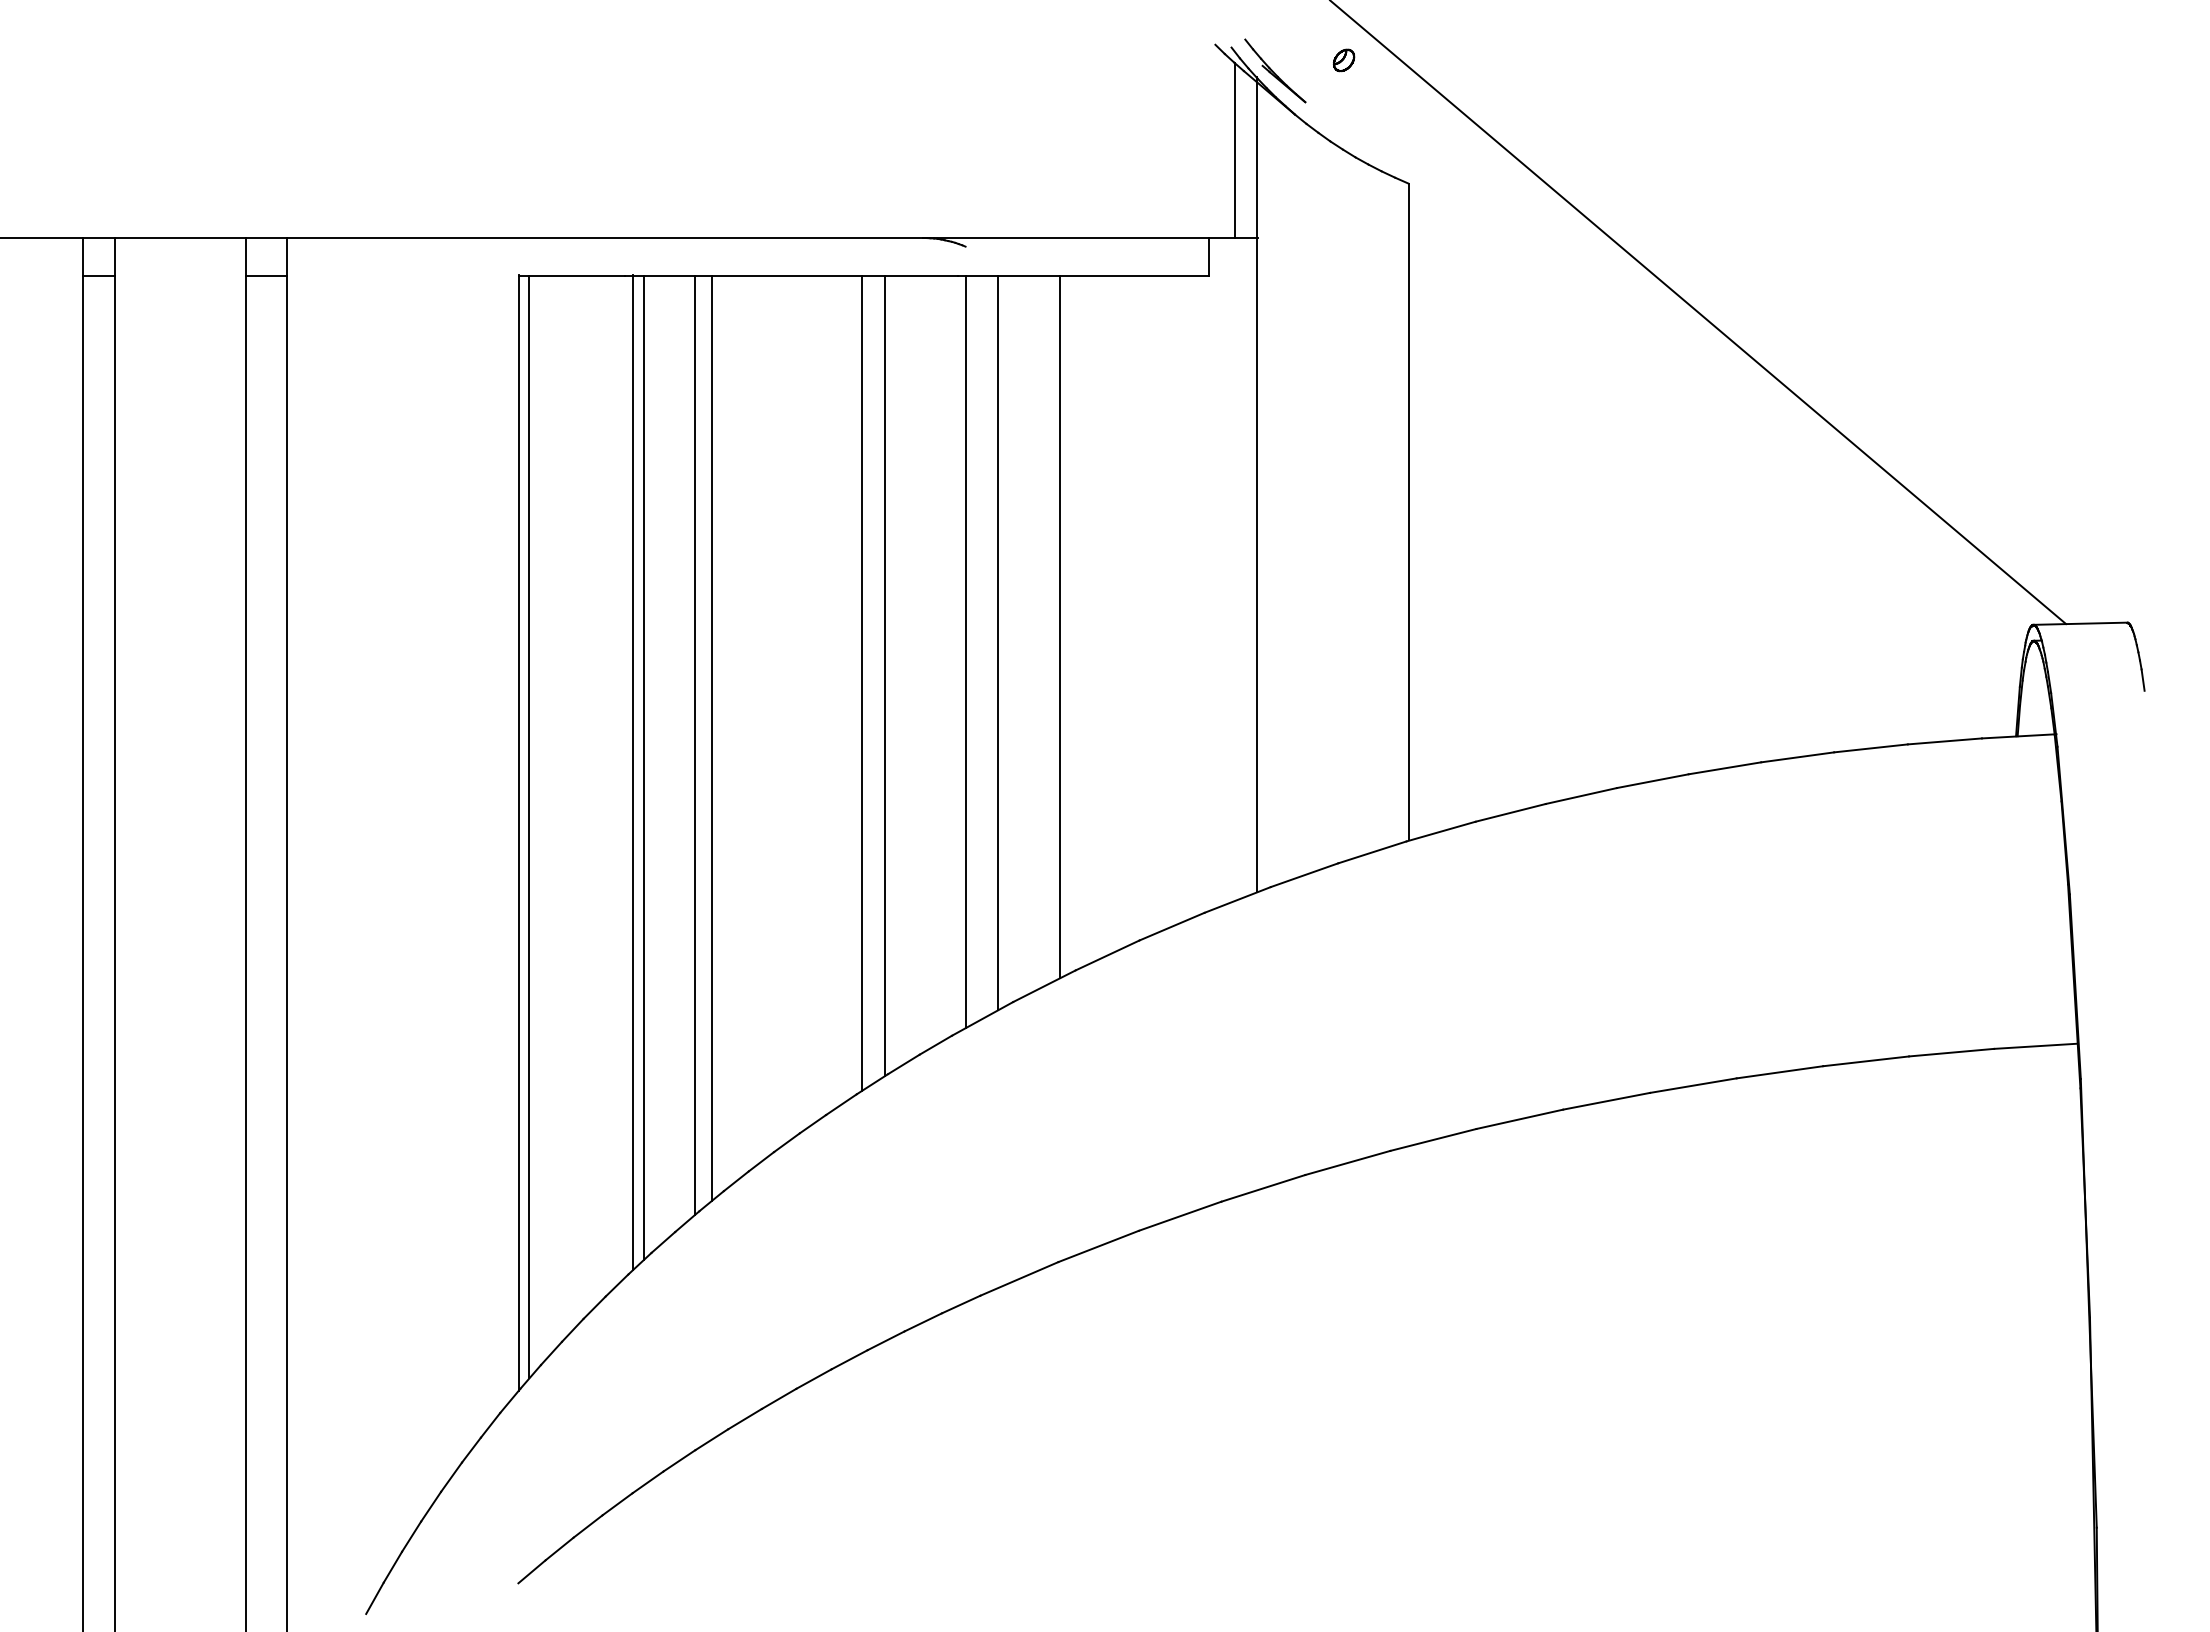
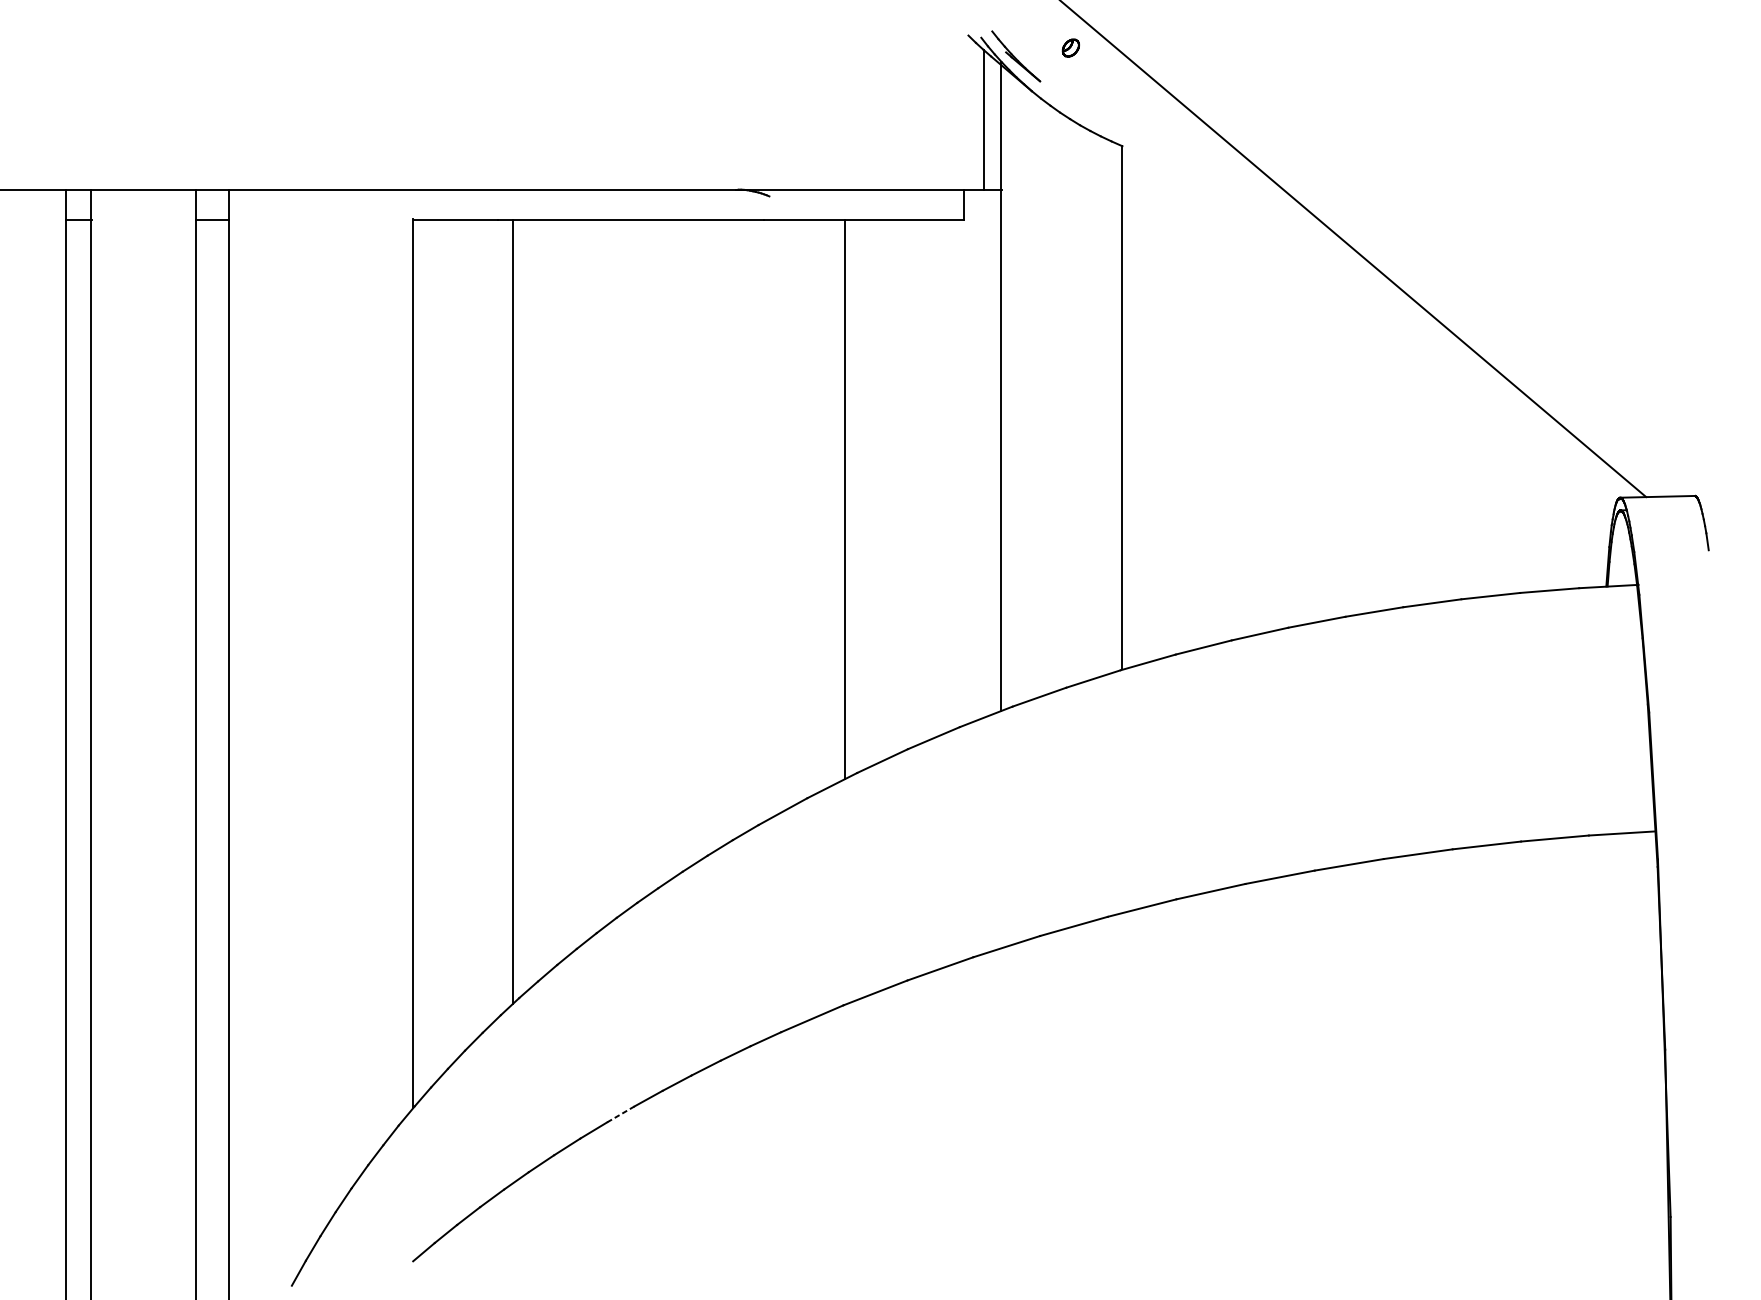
line: (998, 642) -> (795, 511), removed
line: (965, 651) -> (769, 518), removed
line: (884, 675) -> (704, 538), removed
line: (861, 683) -> (686, 544), removed
line: (712, 737) -> (567, 587), removed
line: (695, 744) -> (554, 593), removed
line: (632, 772) -> (504, 615), removed
line: (528, 826) -> (421, 658), removed
line: (779, 1398) -> (621, 1114), solid -> dashed

